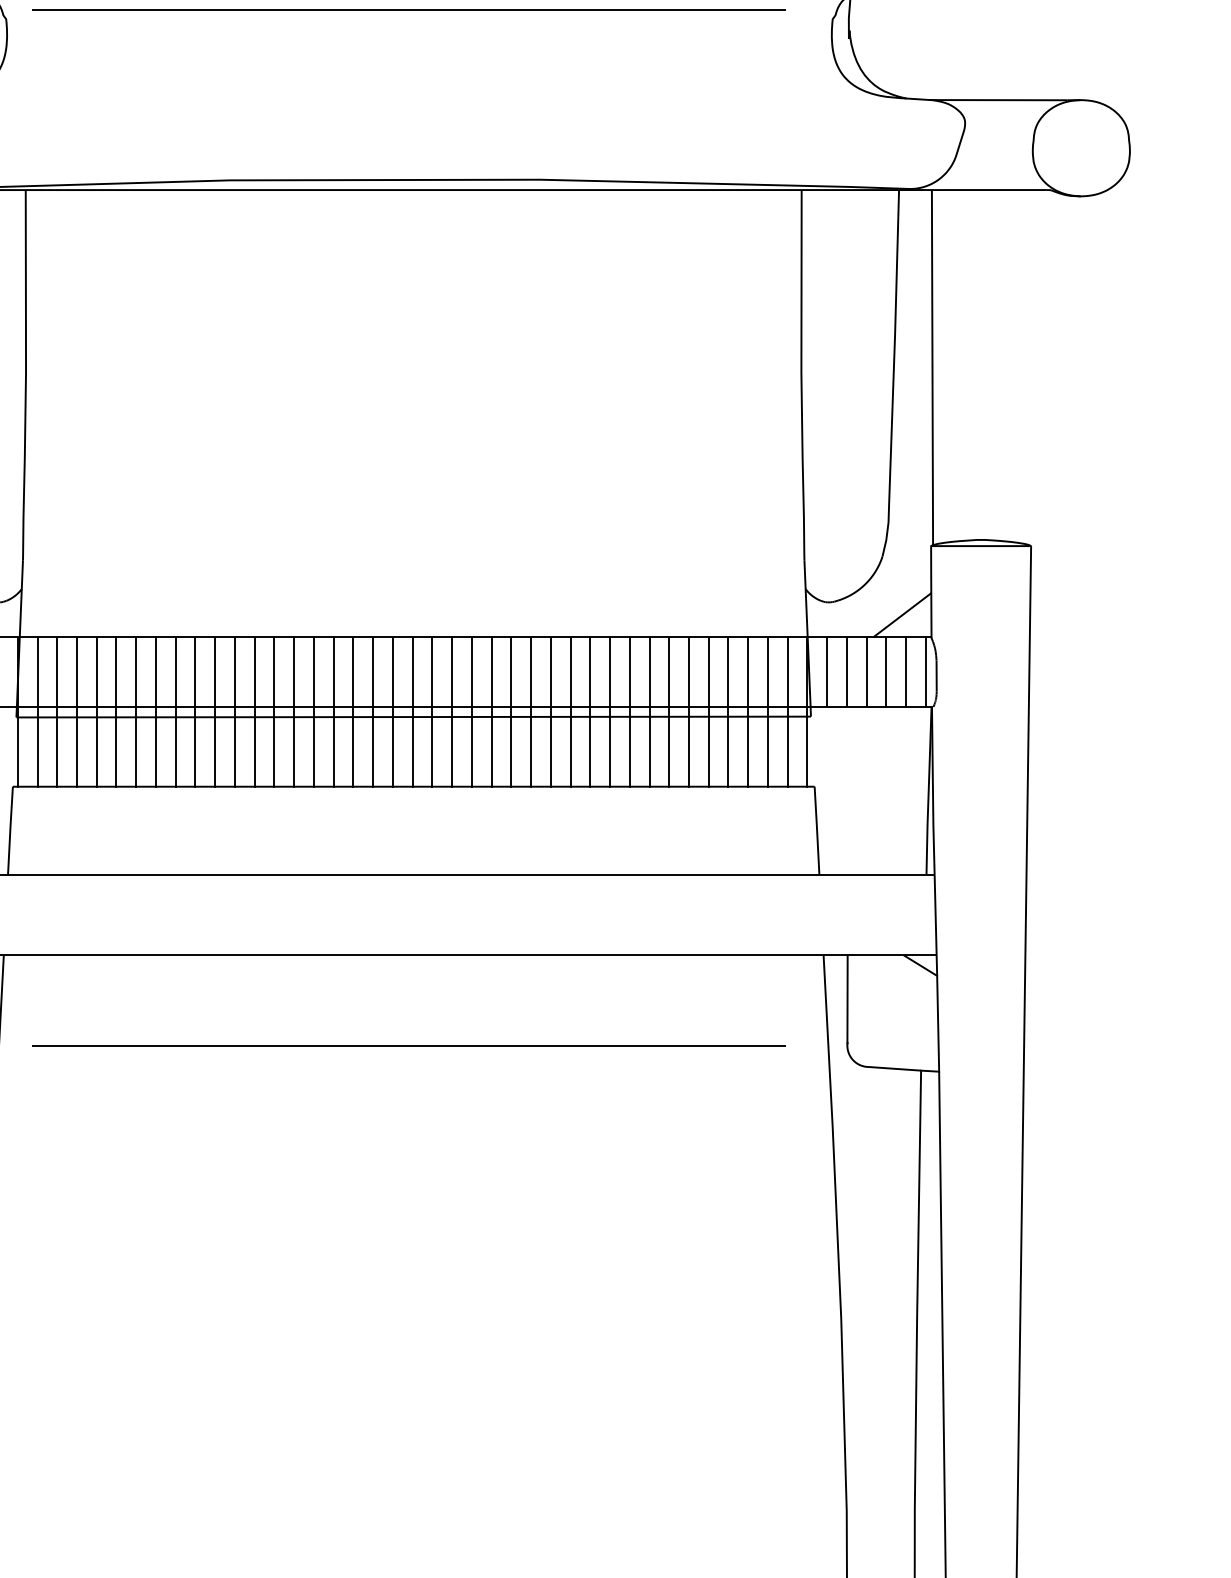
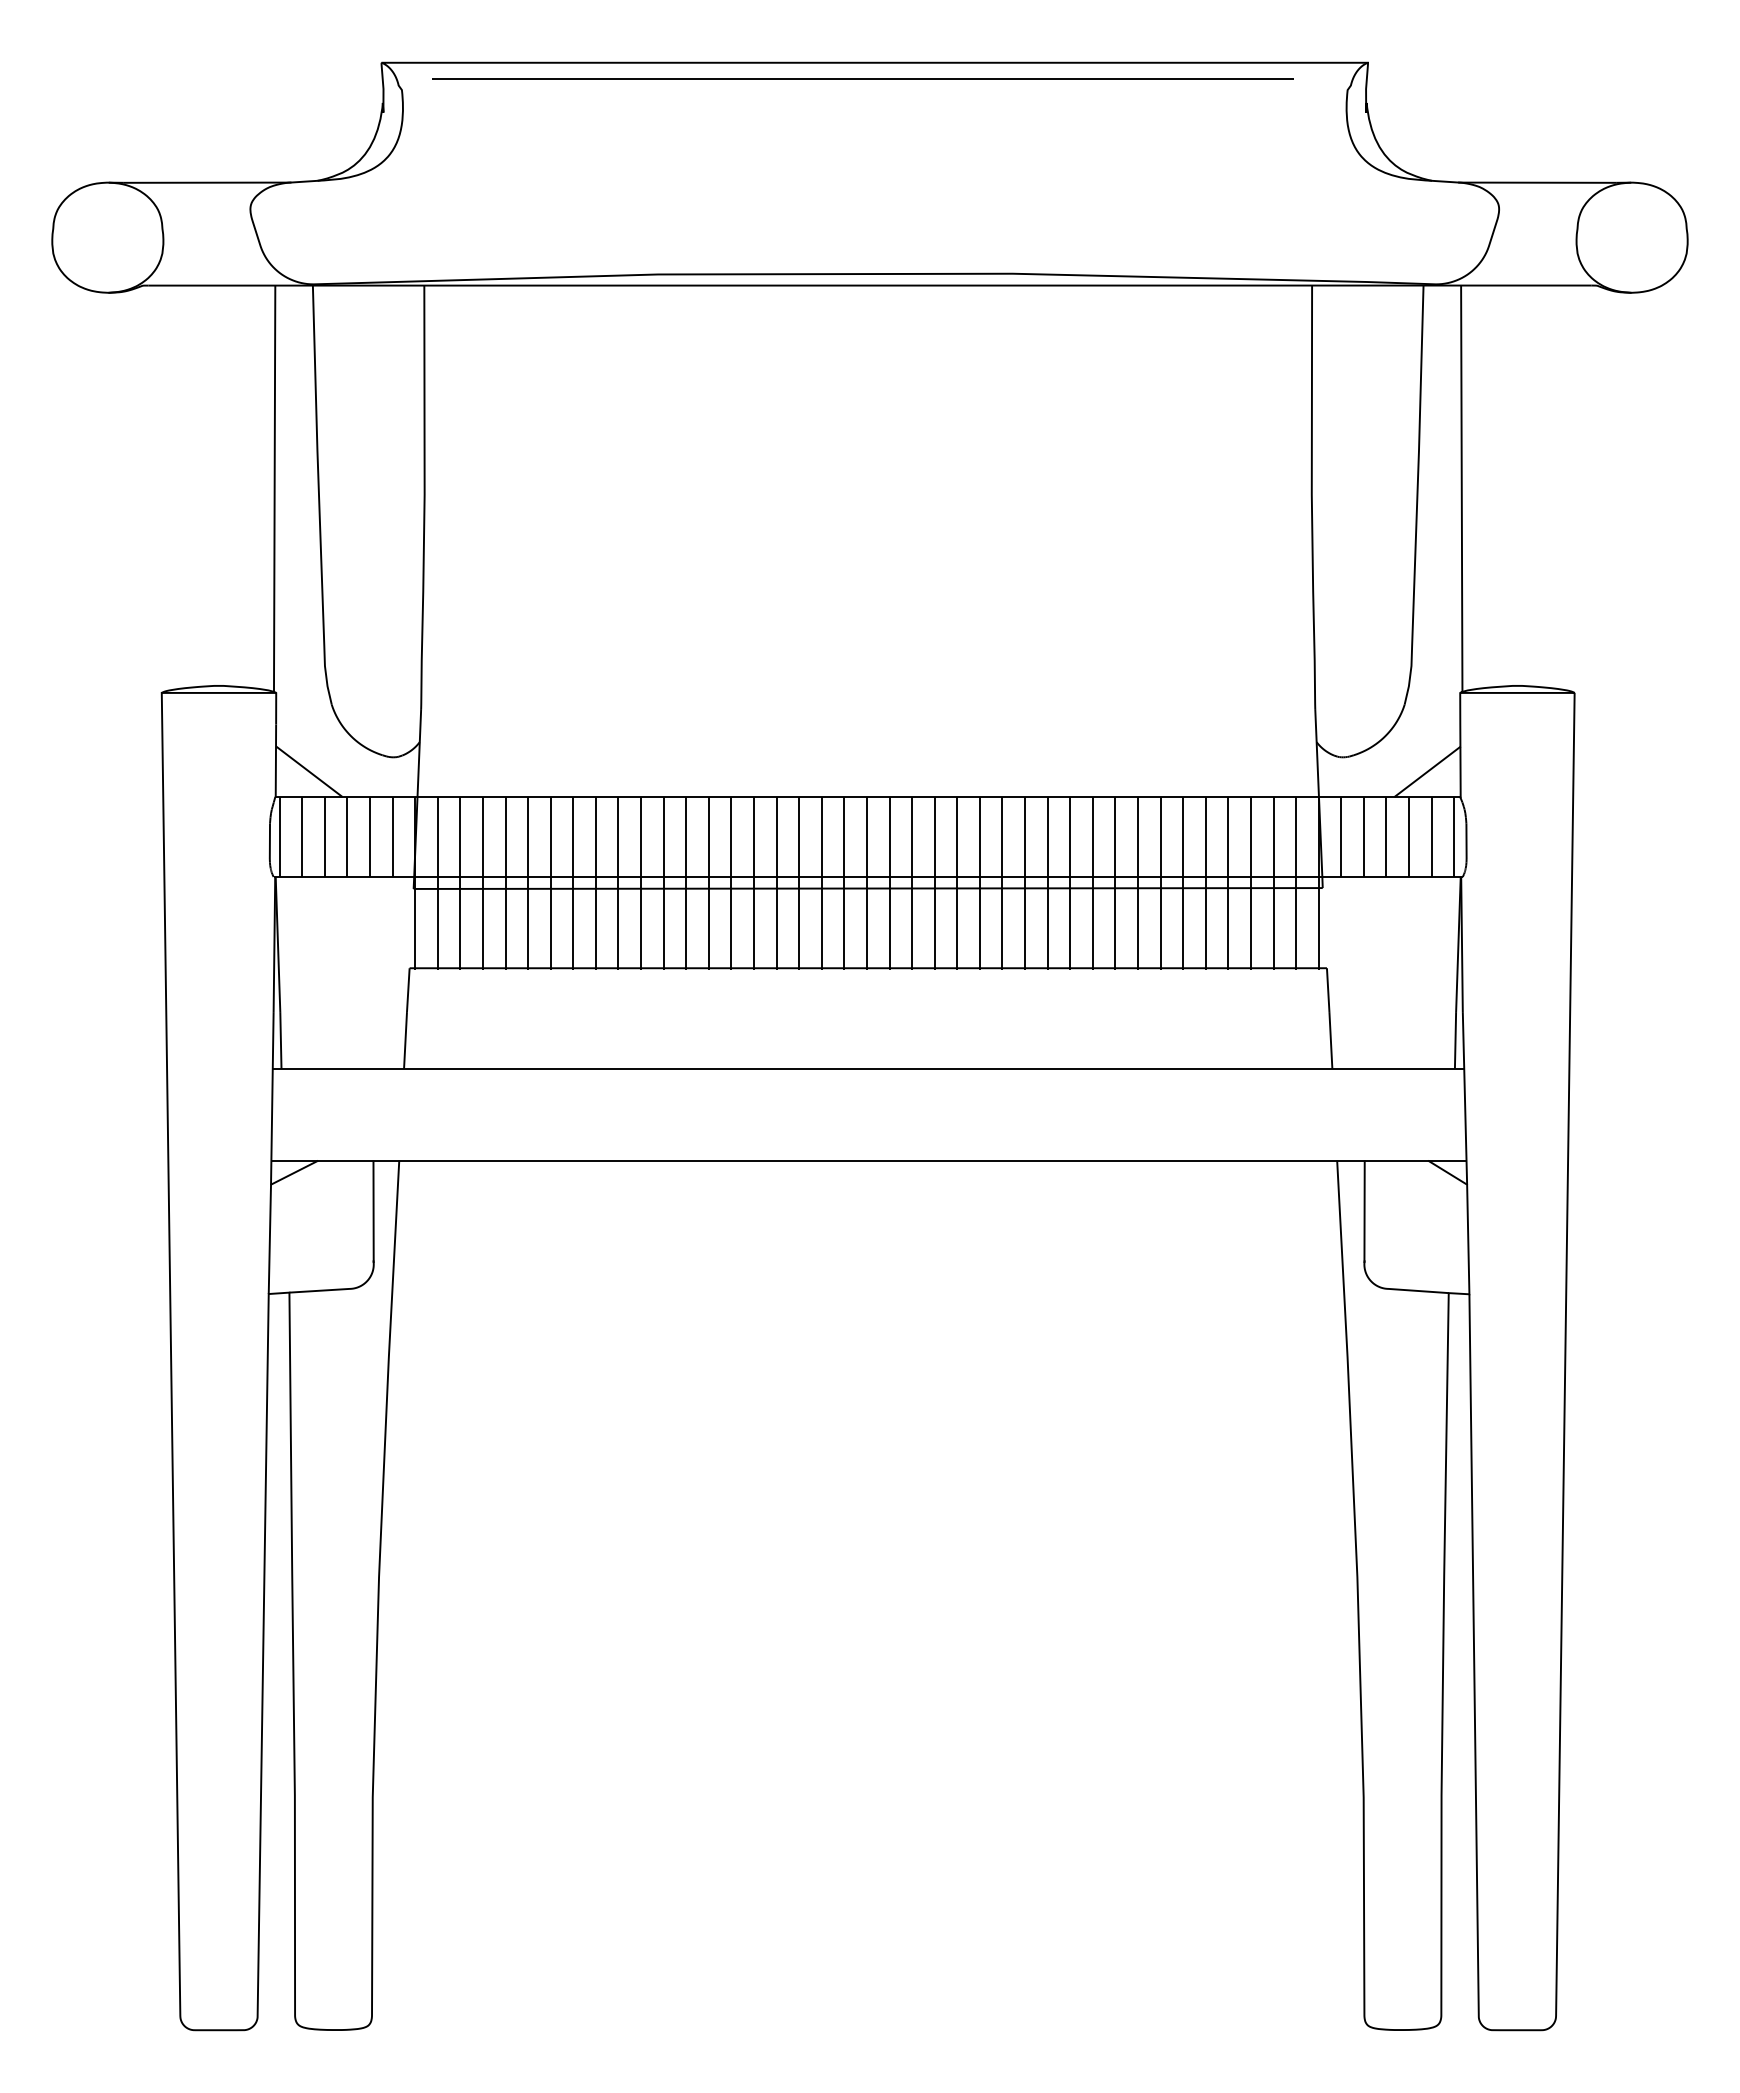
line: (408, 1045) -> (862, 1264), removed

